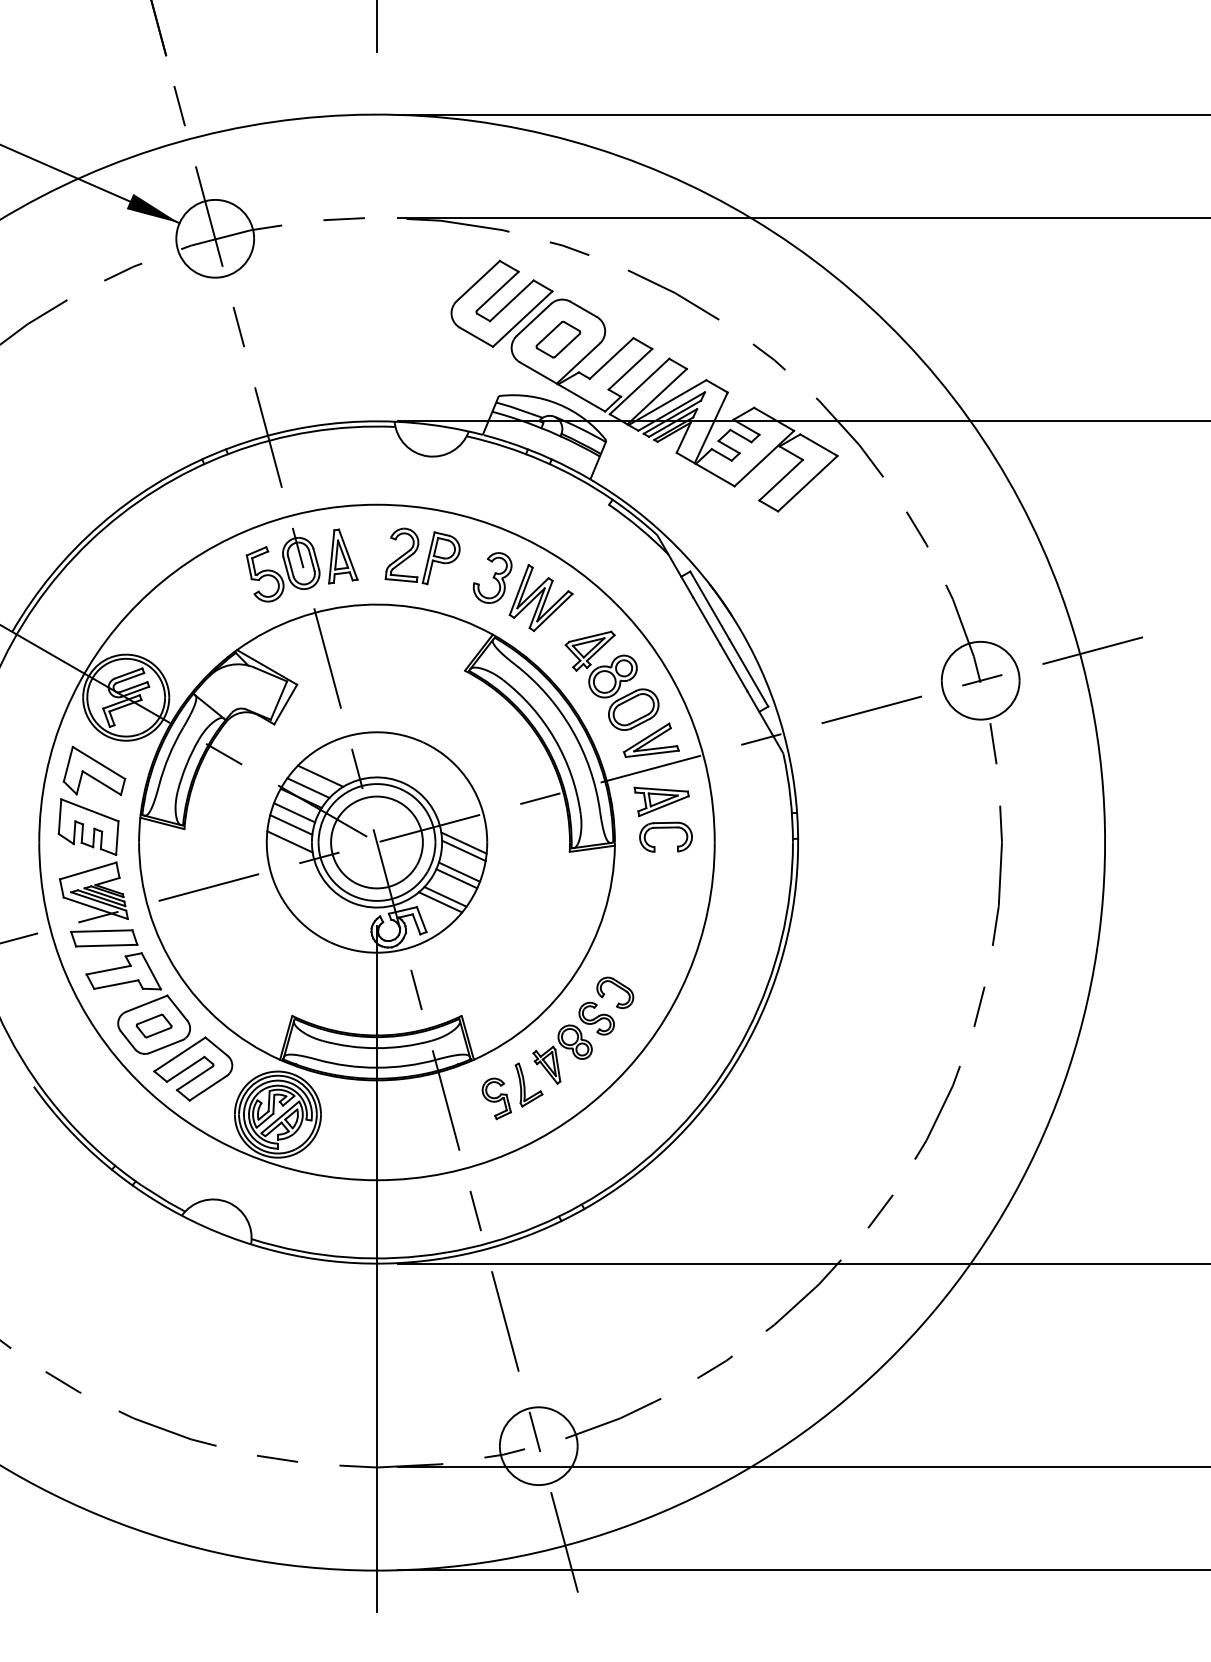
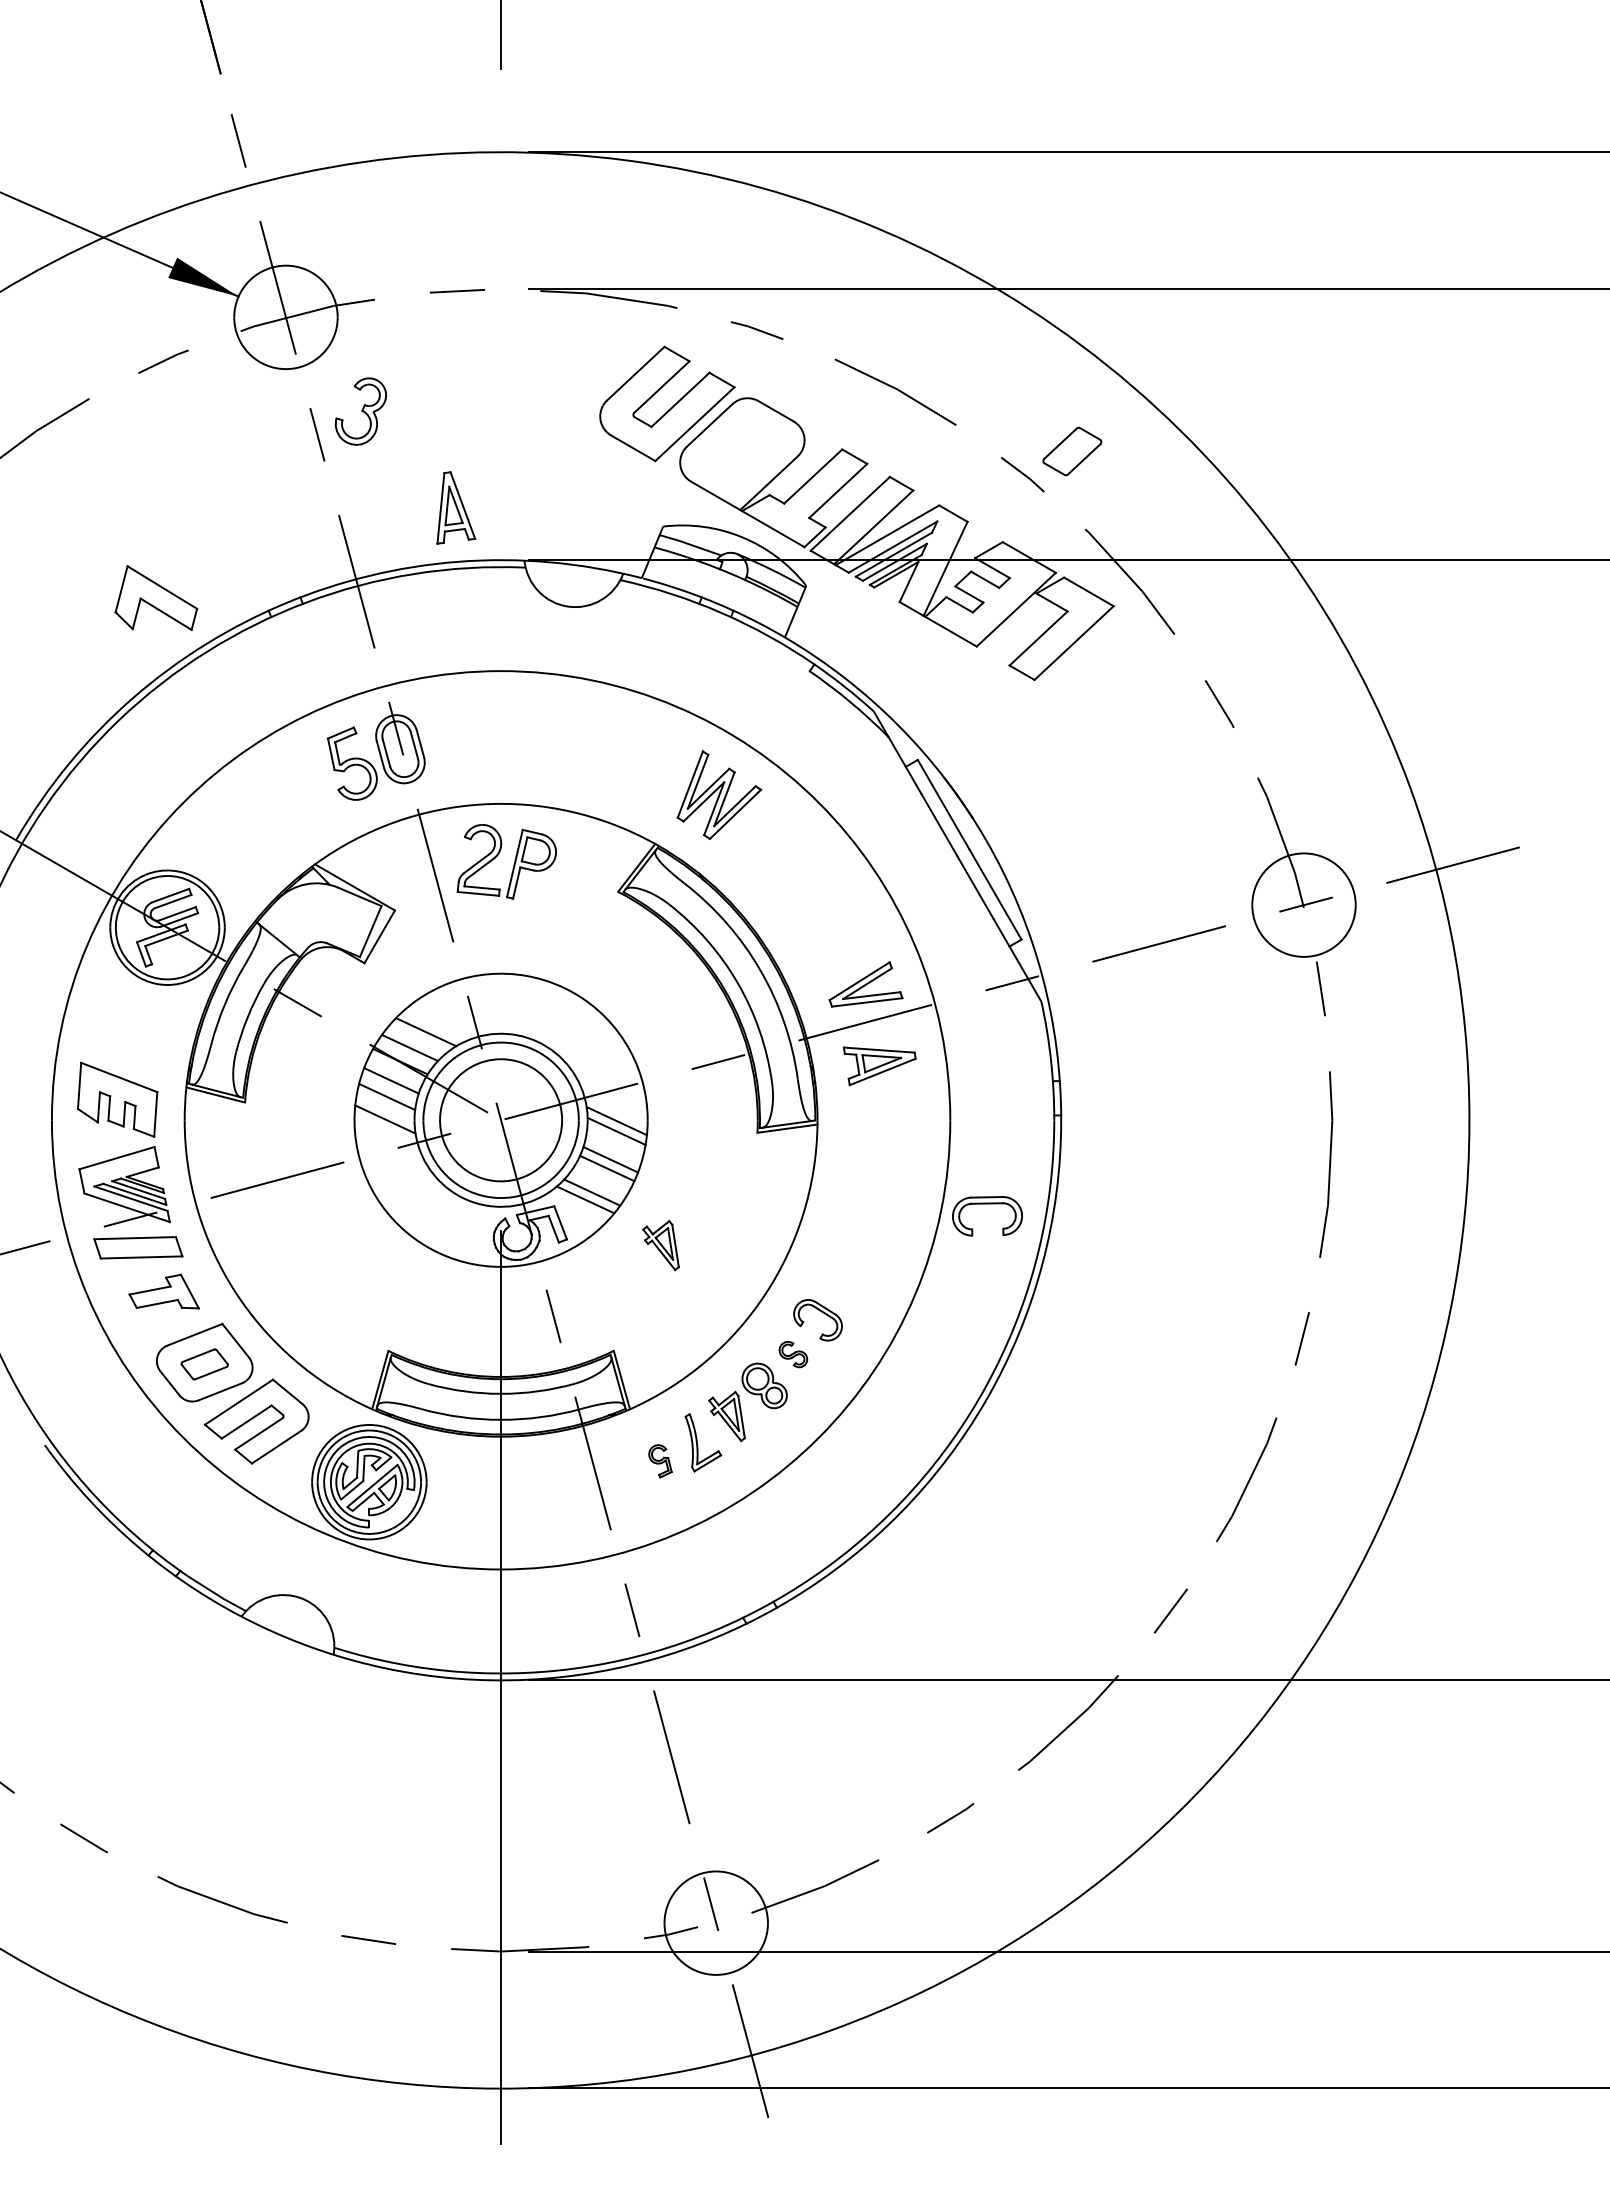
part: (558, 339) -> (1072, 451), moved
part: (343, 556) -> (456, 507), moved
part: (427, 558) -> (513, 864), moved
part: (492, 577) -> (360, 411), moved
part: (611, 680) -> (813, 905), removed
part: (94, 770) -> (156, 597), moved
part: (666, 828) -> (987, 1204), moved
part: (496, 936) -> (660, 1245), added
part: (123, 971) -> (163, 1291), size x0.7
part: (596, 1018) -> (793, 1354), size x0.6
part: (496, 1099) -> (660, 1461), size x0.6

